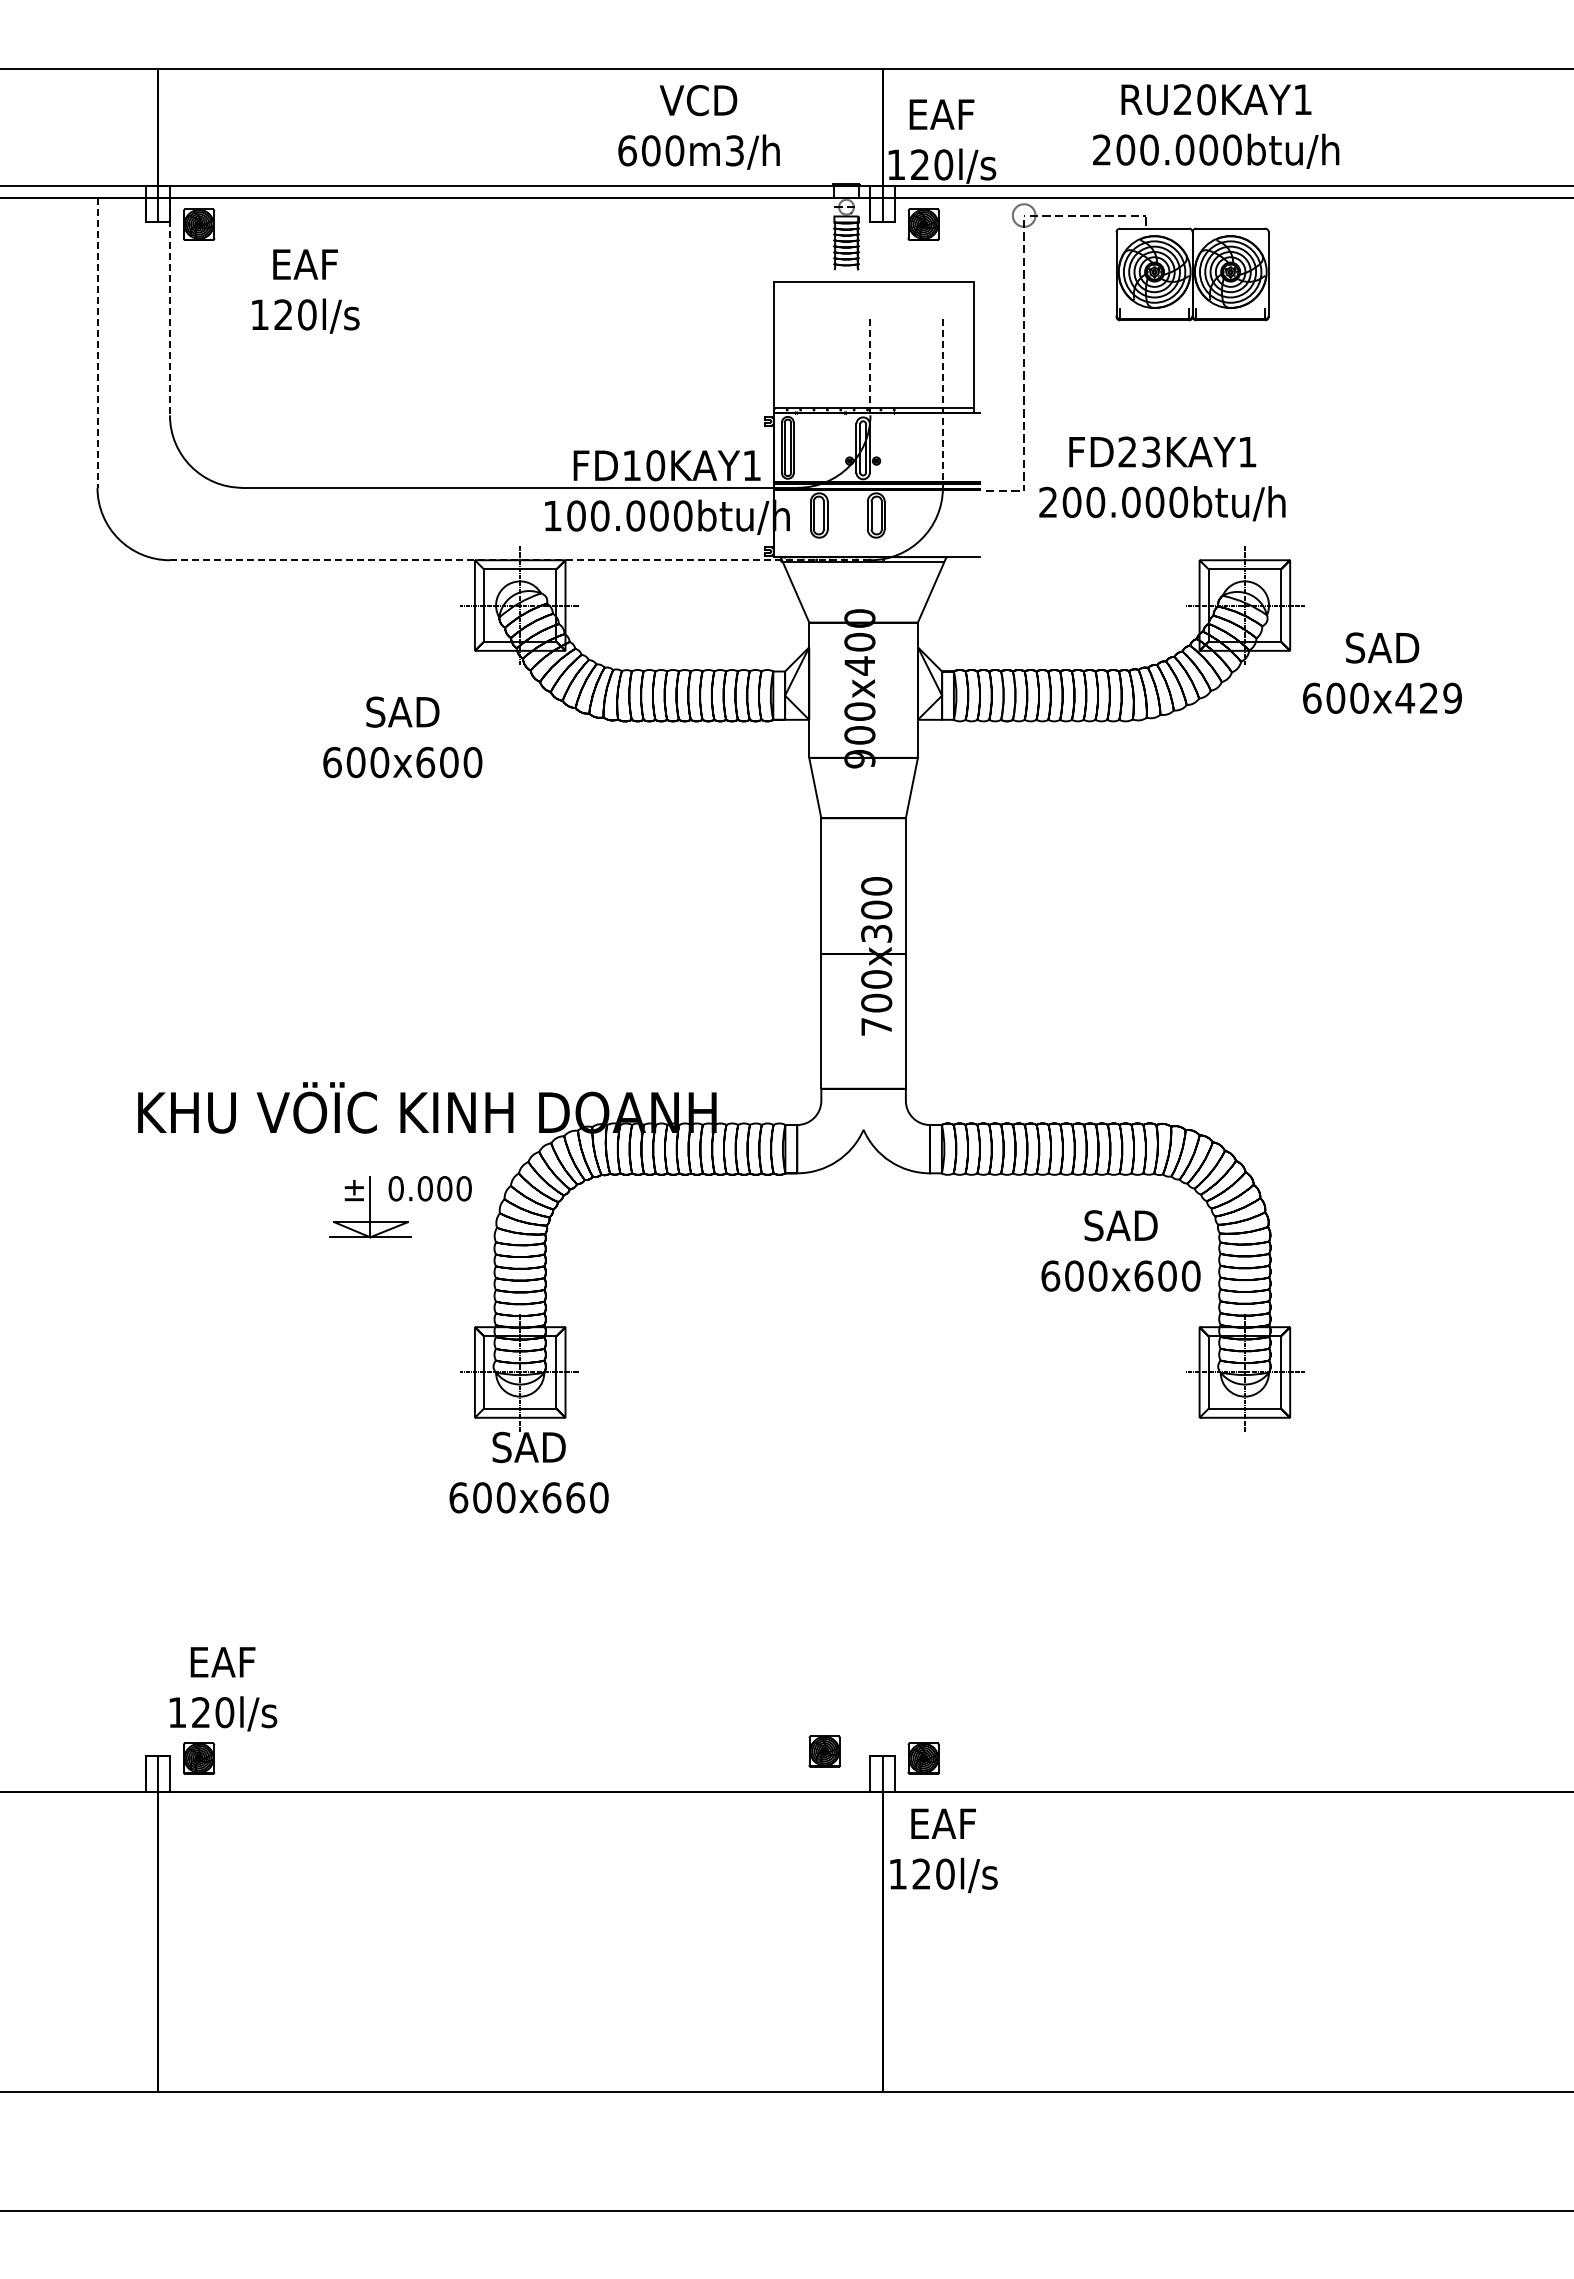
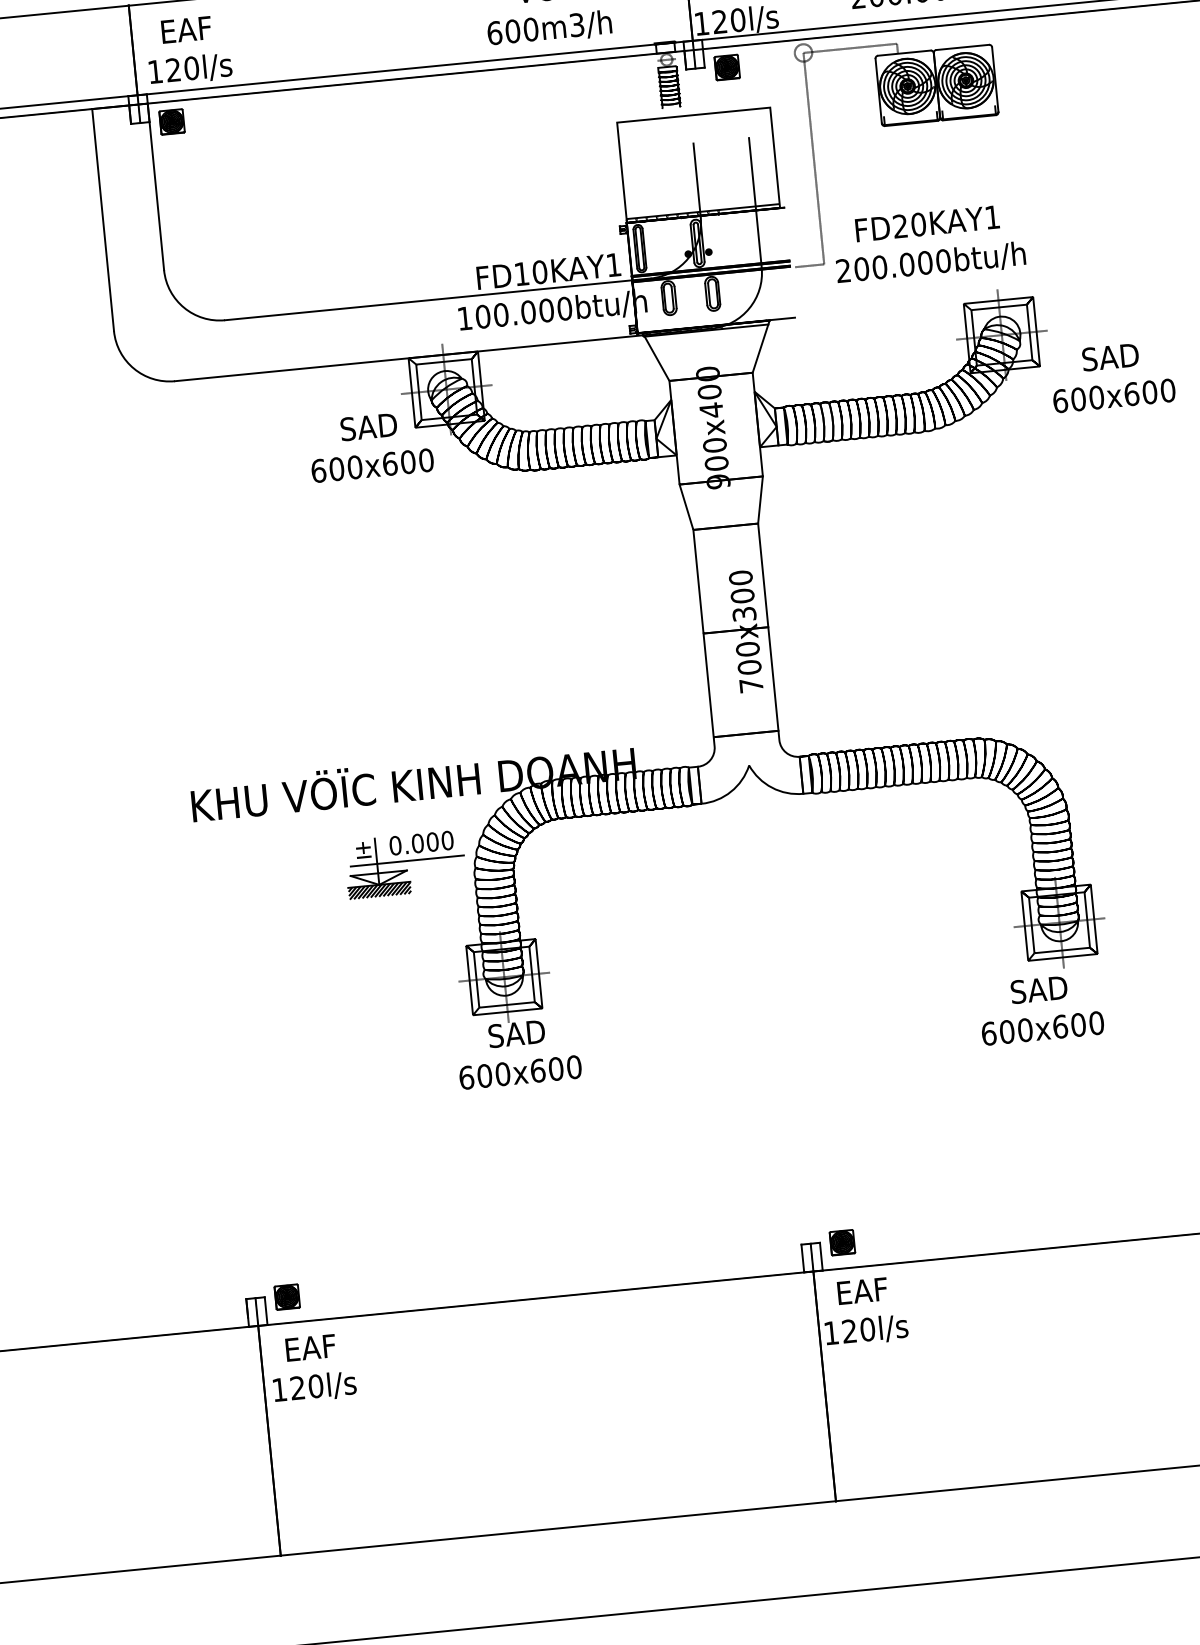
text: (305, 291) -> (188, 50), moved
line: (169, 306) -> (155, 186), dashed -> solid
line: (97, 342) -> (103, 219), dashed -> solid
line: (870, 367) -> (697, 180), dashed -> solid
line: (942, 403) -> (755, 203), dashed -> solid
text: (1151, 451) -> (918, 224), FD23KAY1 -> FD20KAY1
line: (519, 560) -> (442, 355), dashed -> solid
text: (1428, 697) -> (1149, 391), 600x429 -> 600x600
text: (402, 737) -> (370, 446), moved
line: (409, 1209) -> (407, 860), added
hatch: (369, 1244) -> (379, 890), added
text: (1120, 1250) -> (1040, 1008), moved
text: (575, 1497) -> (556, 1068), 600x660 -> 600x600
text: (223, 1689) -> (313, 1368), moved
part: (824, 1751) -> (765, 1244), removed

